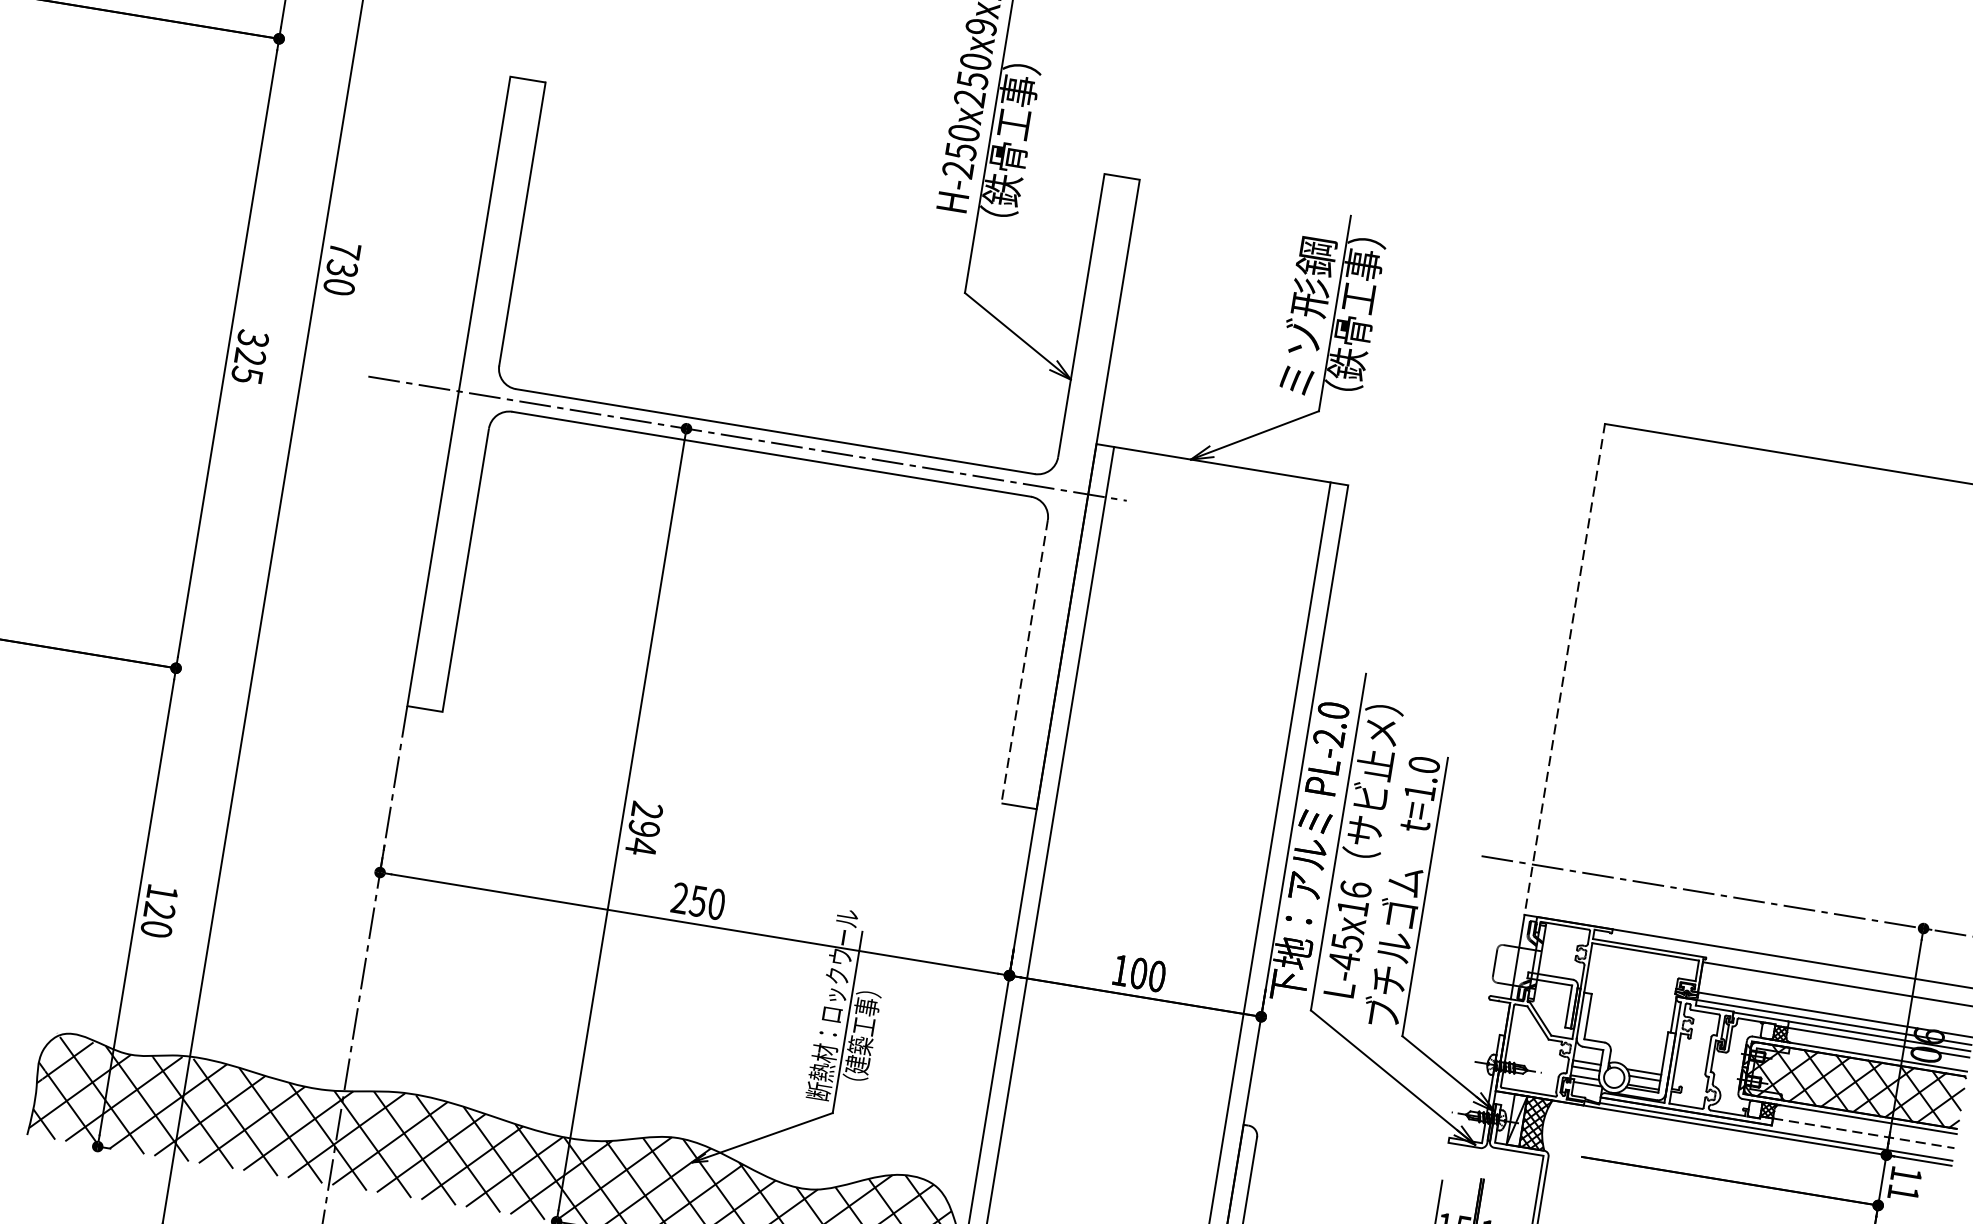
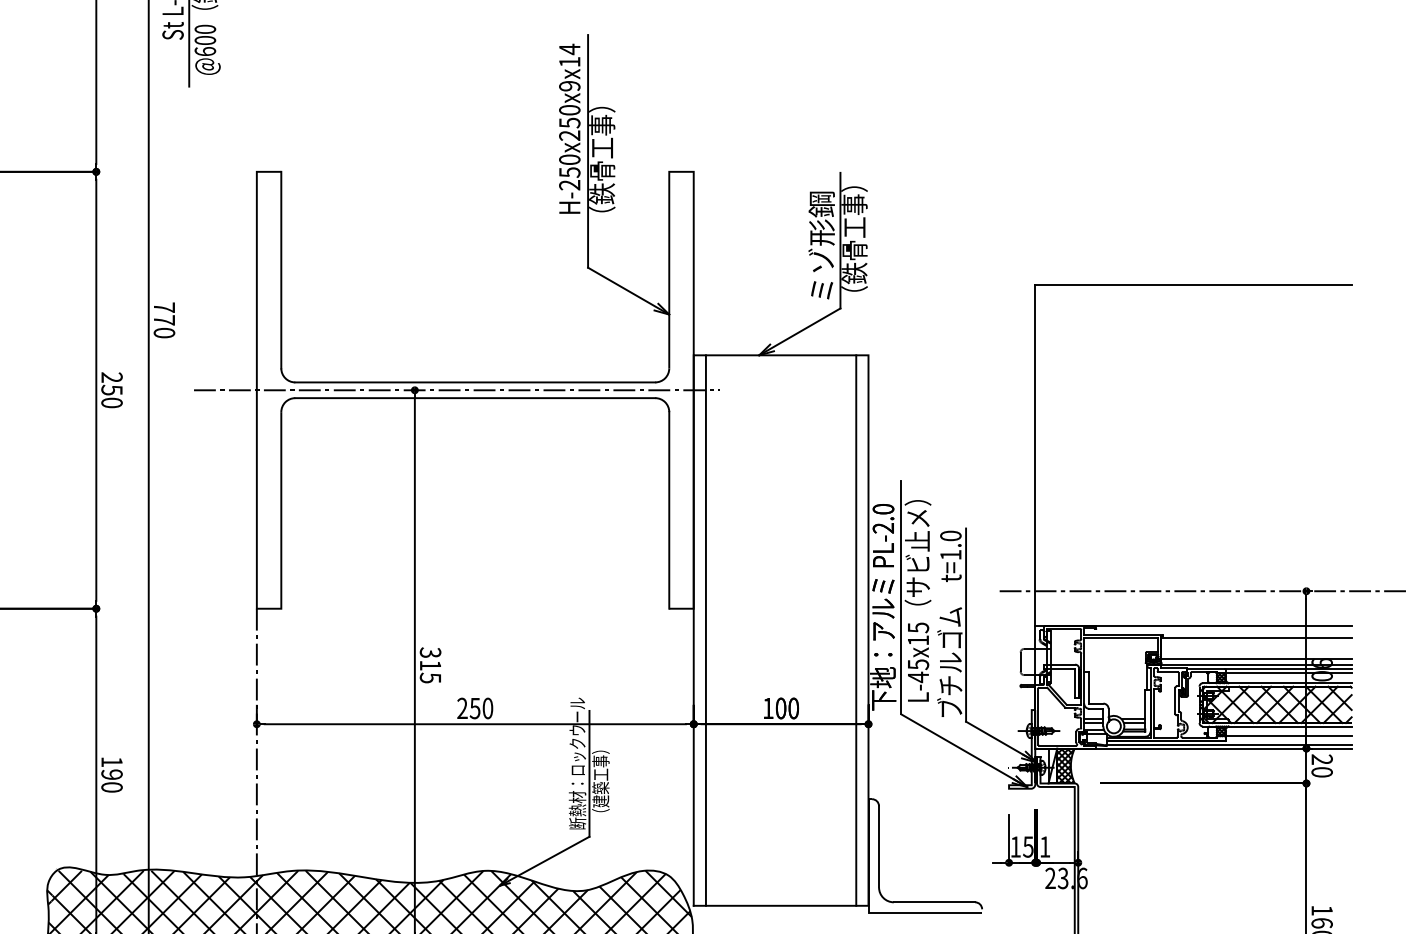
text: (342, 267) -> (164, 319), 730 -> 770
text: (249, 357) -> (111, 390), 325 -> 250
line: (1024, 661) -> (669, 510), dashed -> solid
line: (1565, 669) -> (1035, 455), dashed -> solid
text: (644, 828) -> (430, 665), 294 -> 315
text: (1356, 889) -> (918, 627), L-45x16 -> L-45x15
text: (158, 910) -> (111, 774), 120 -> 190
line: (1863, 1133) -> (1288, 736), dashed -> solid
text: (1904, 1183) -> (1321, 765), 11 -> 20

